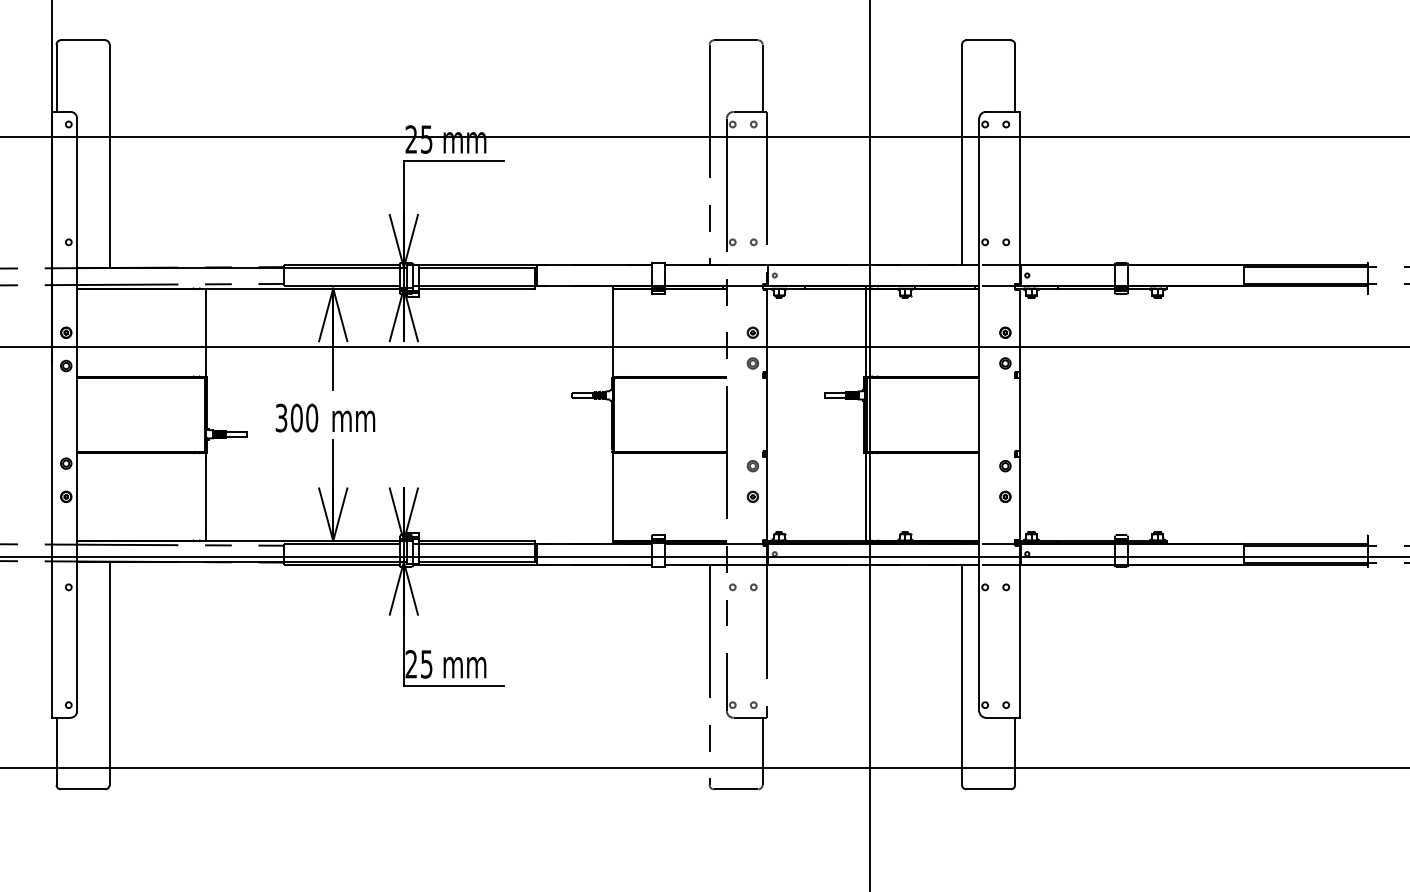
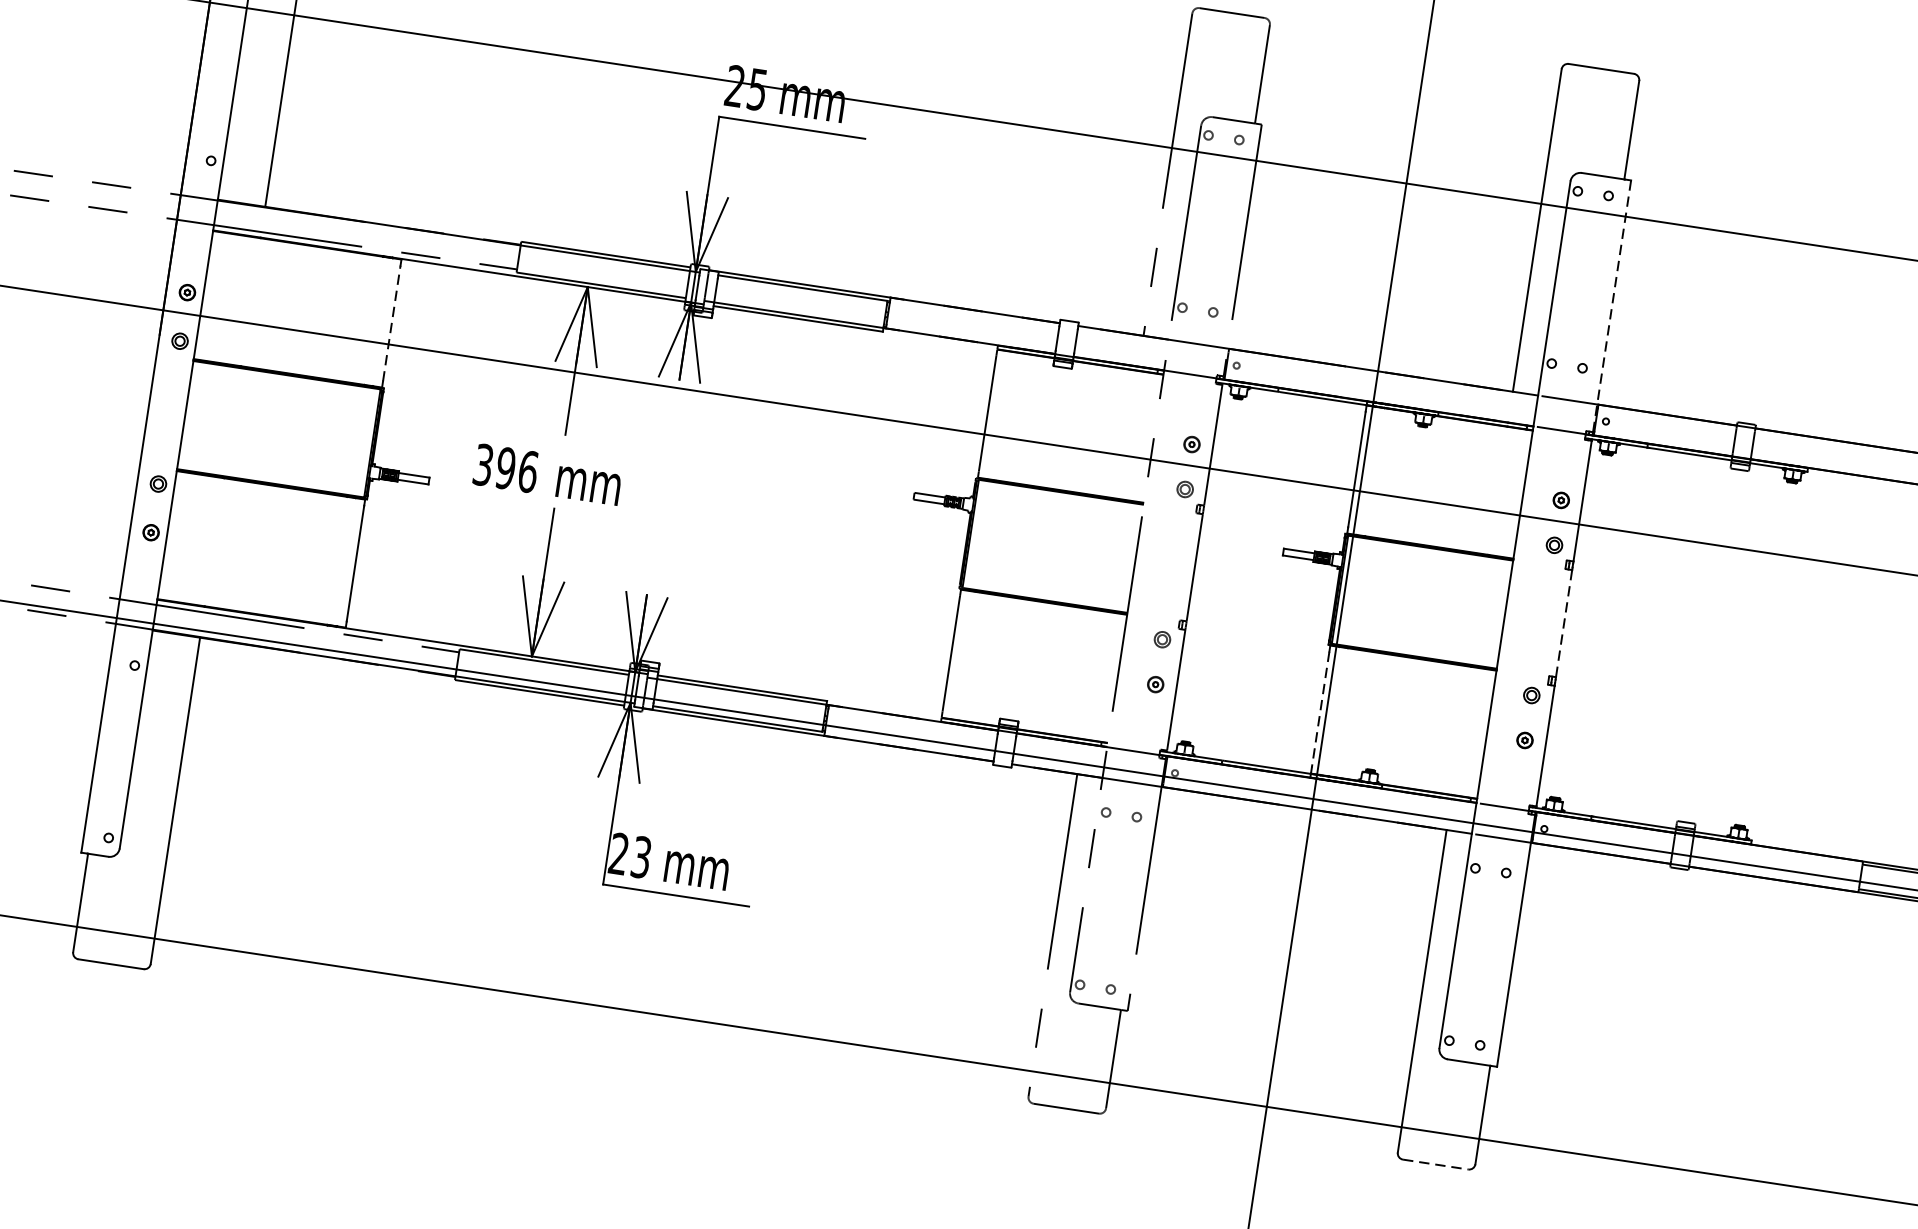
line: (1019, 198) -> (1611, 307), solid -> dashed
line: (205, 332) -> (391, 323), solid -> dashed
line: (1019, 414) -> (1563, 623), solid -> dashed
text: (304, 417) -> (517, 469), 300 -> 396
line: (865, 496) -> (1320, 708), solid -> dashed
text: (426, 663) -> (641, 856), 25 -> 23
line: (989, 789) -> (1436, 1165), solid -> dashed

